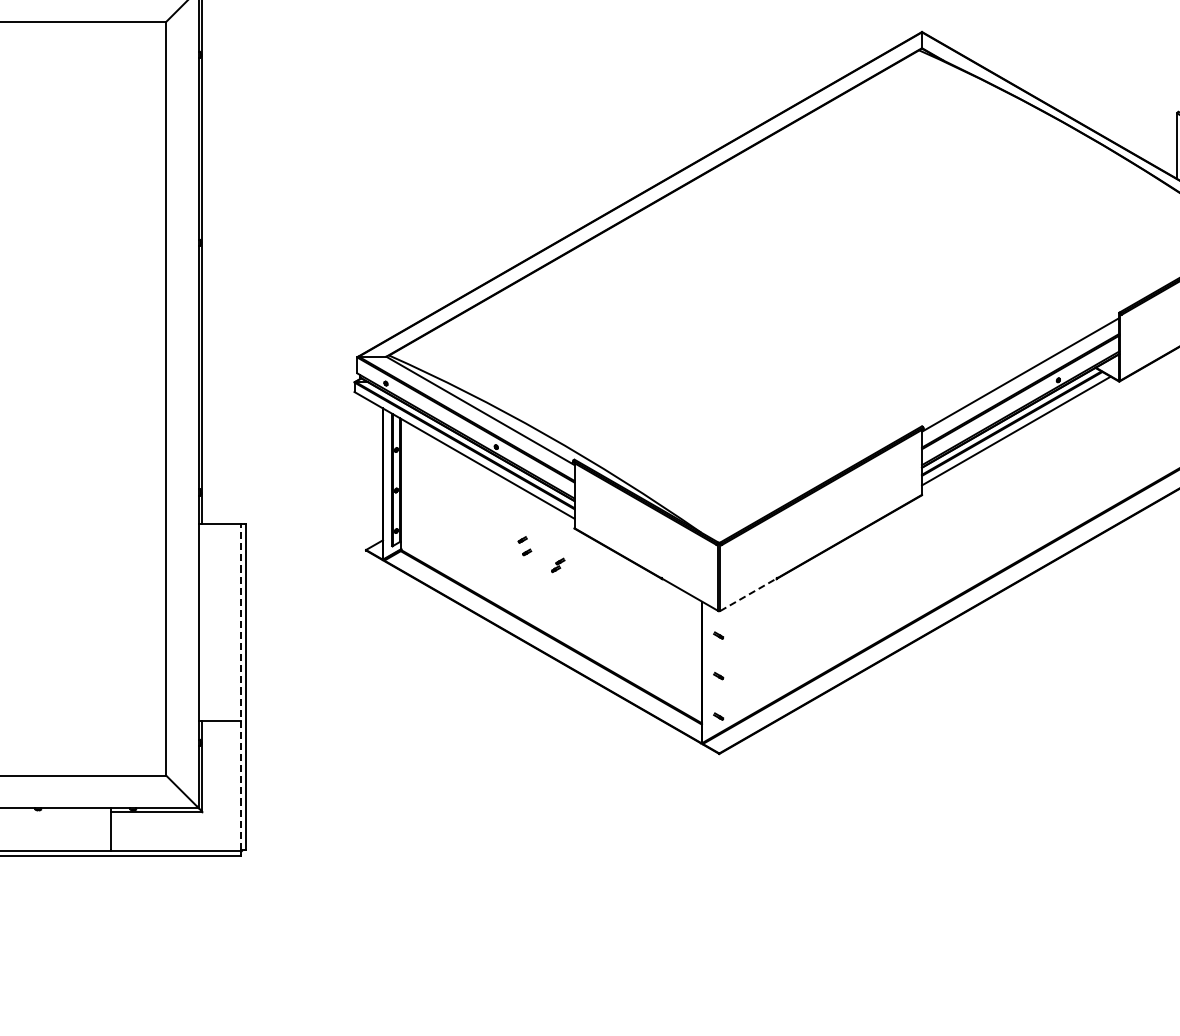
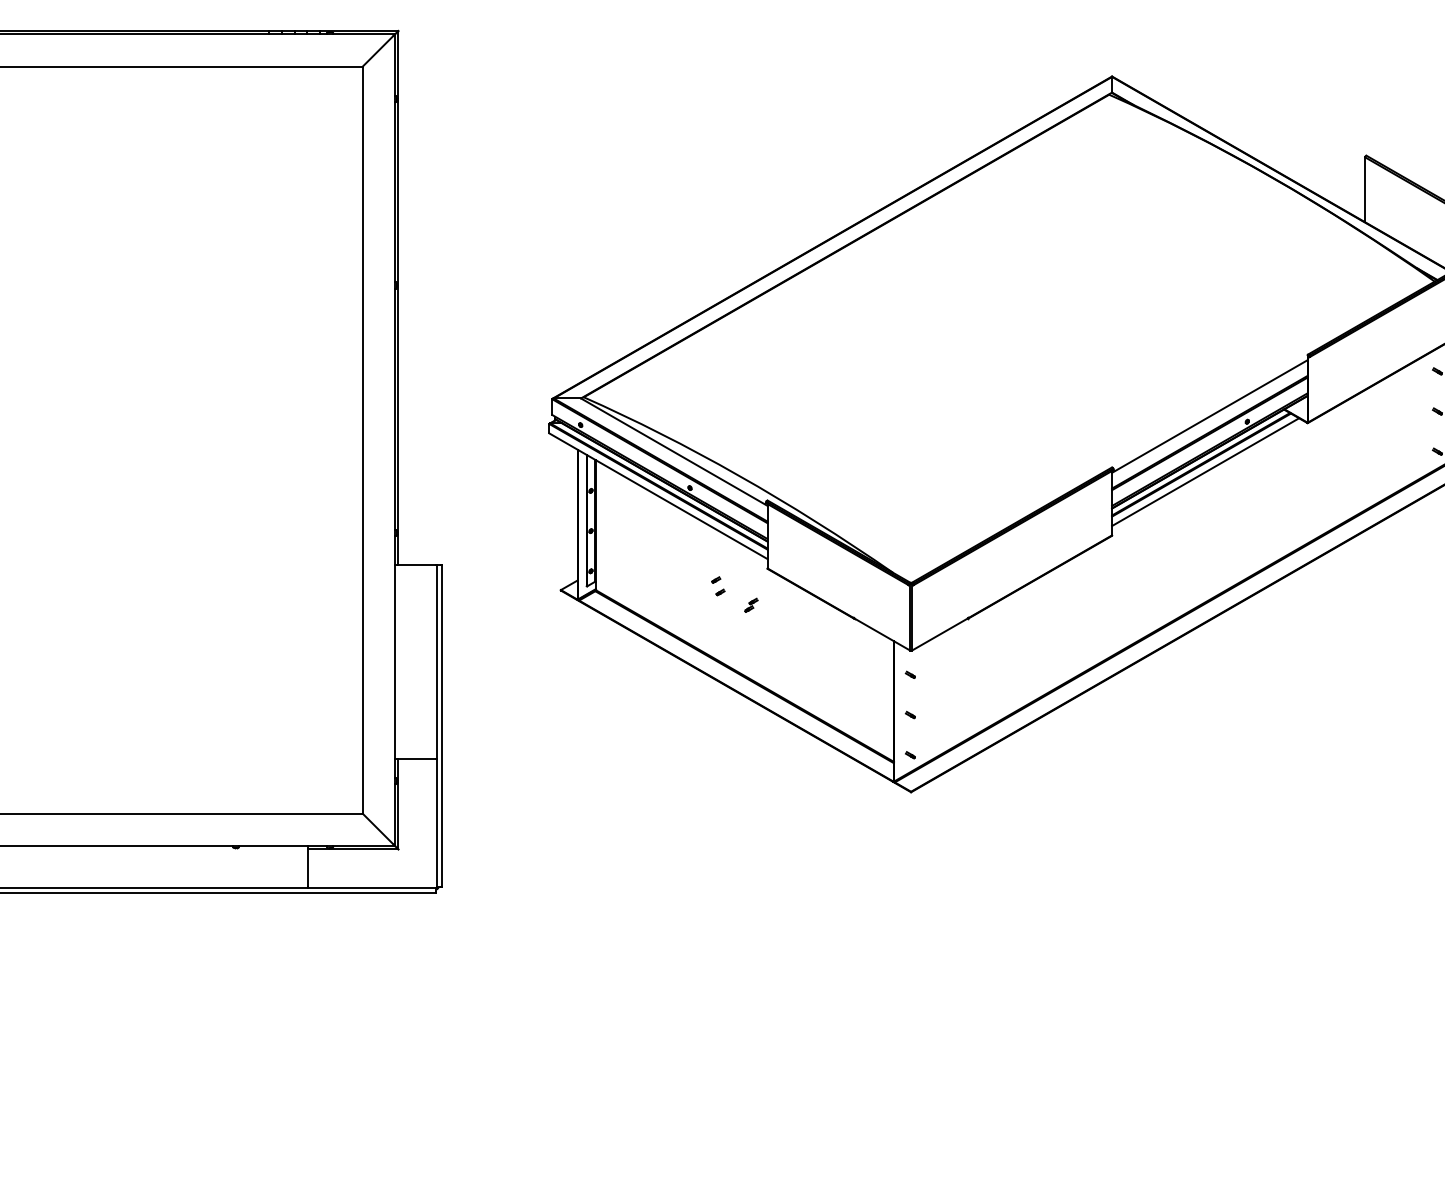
line: (748, 594) -> (940, 634), dashed -> solid
line: (241, 686) -> (437, 725), dashed -> solid

